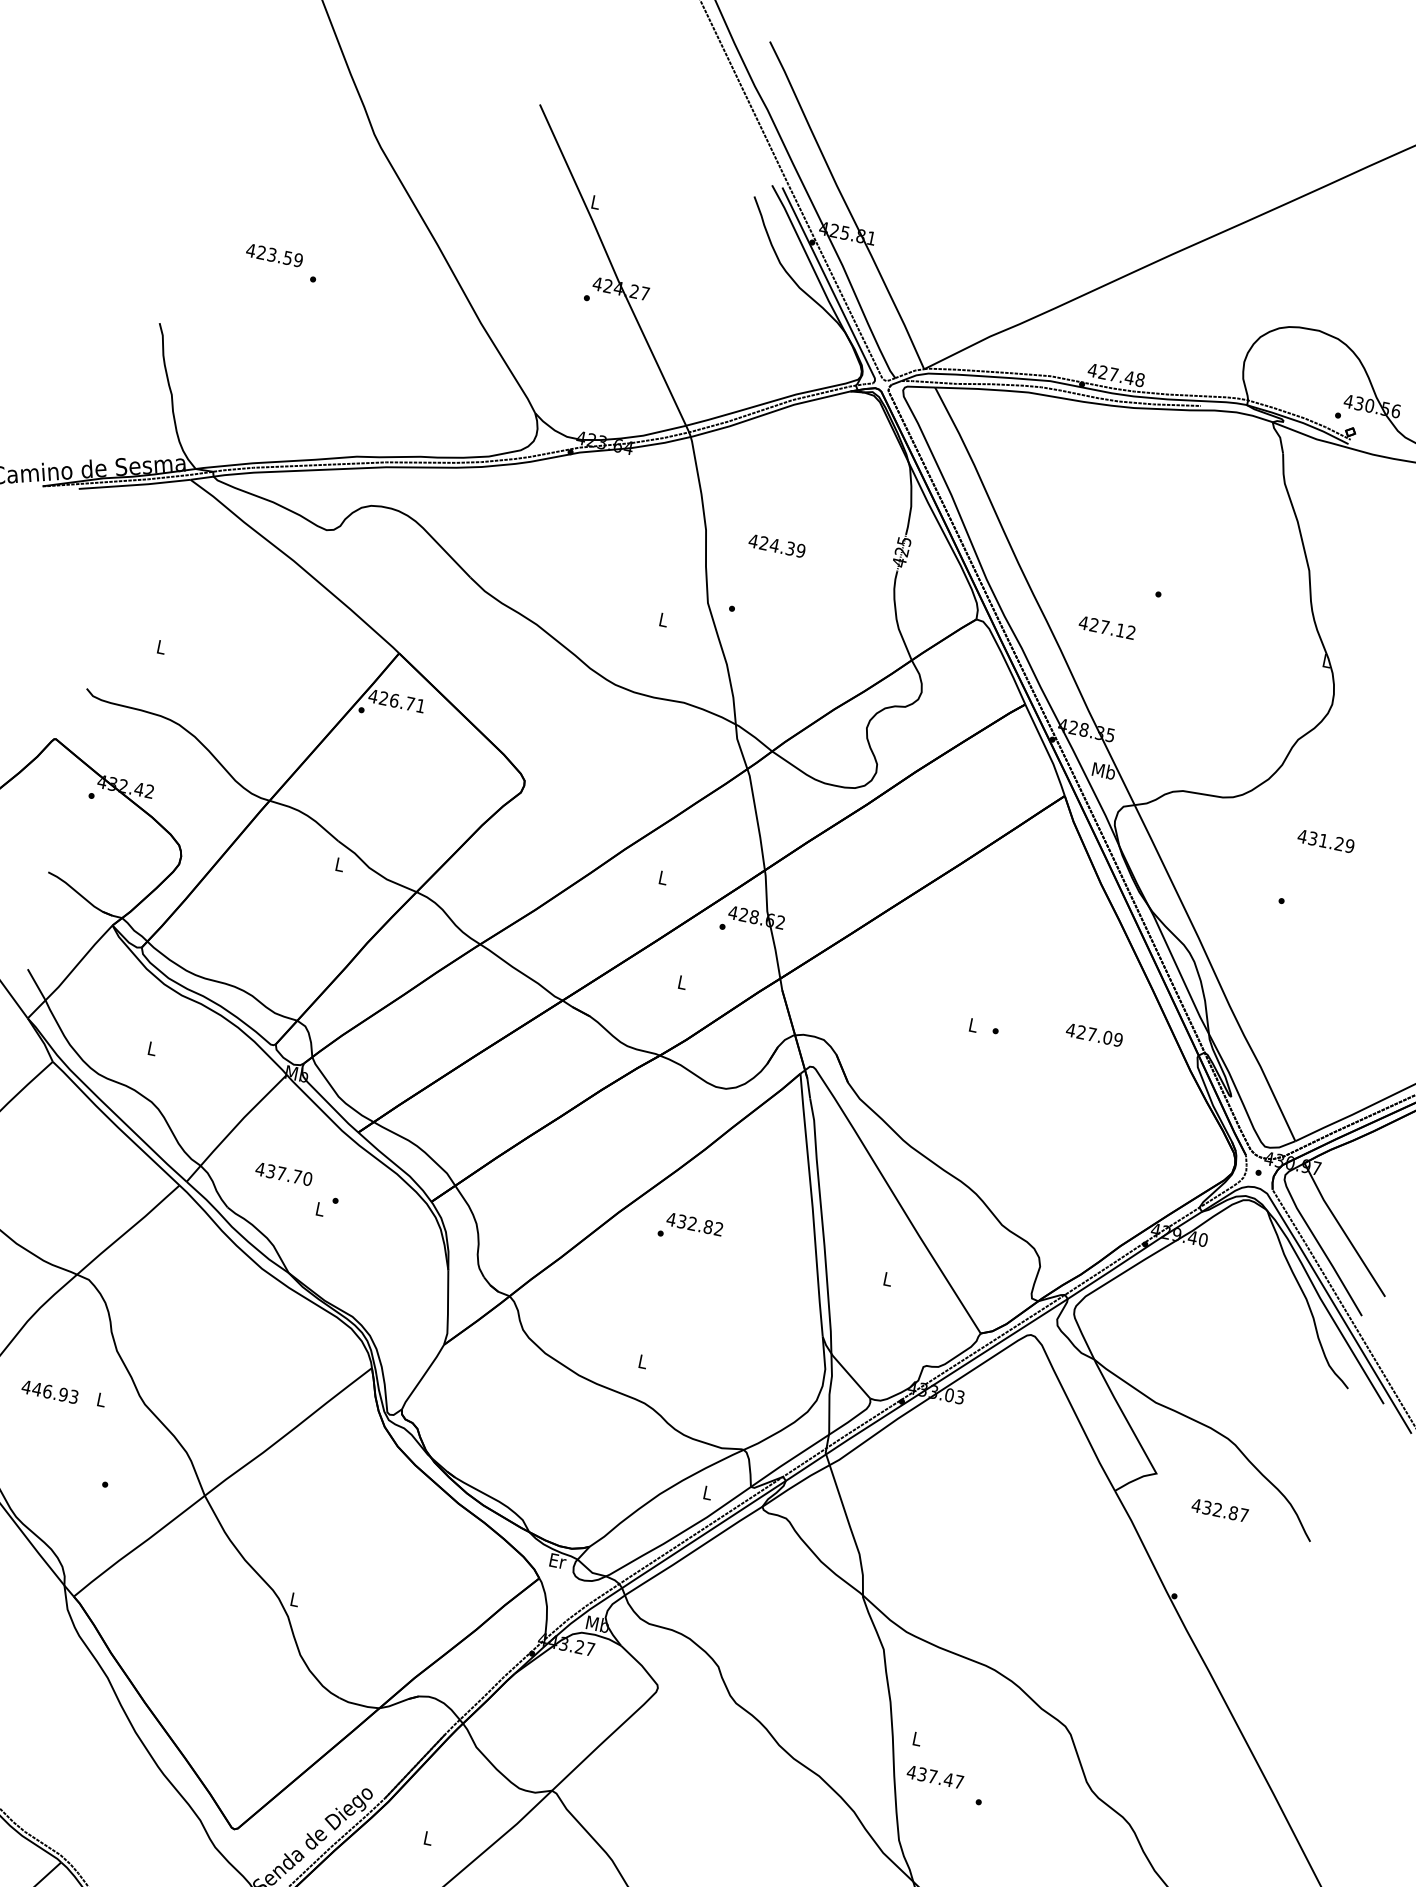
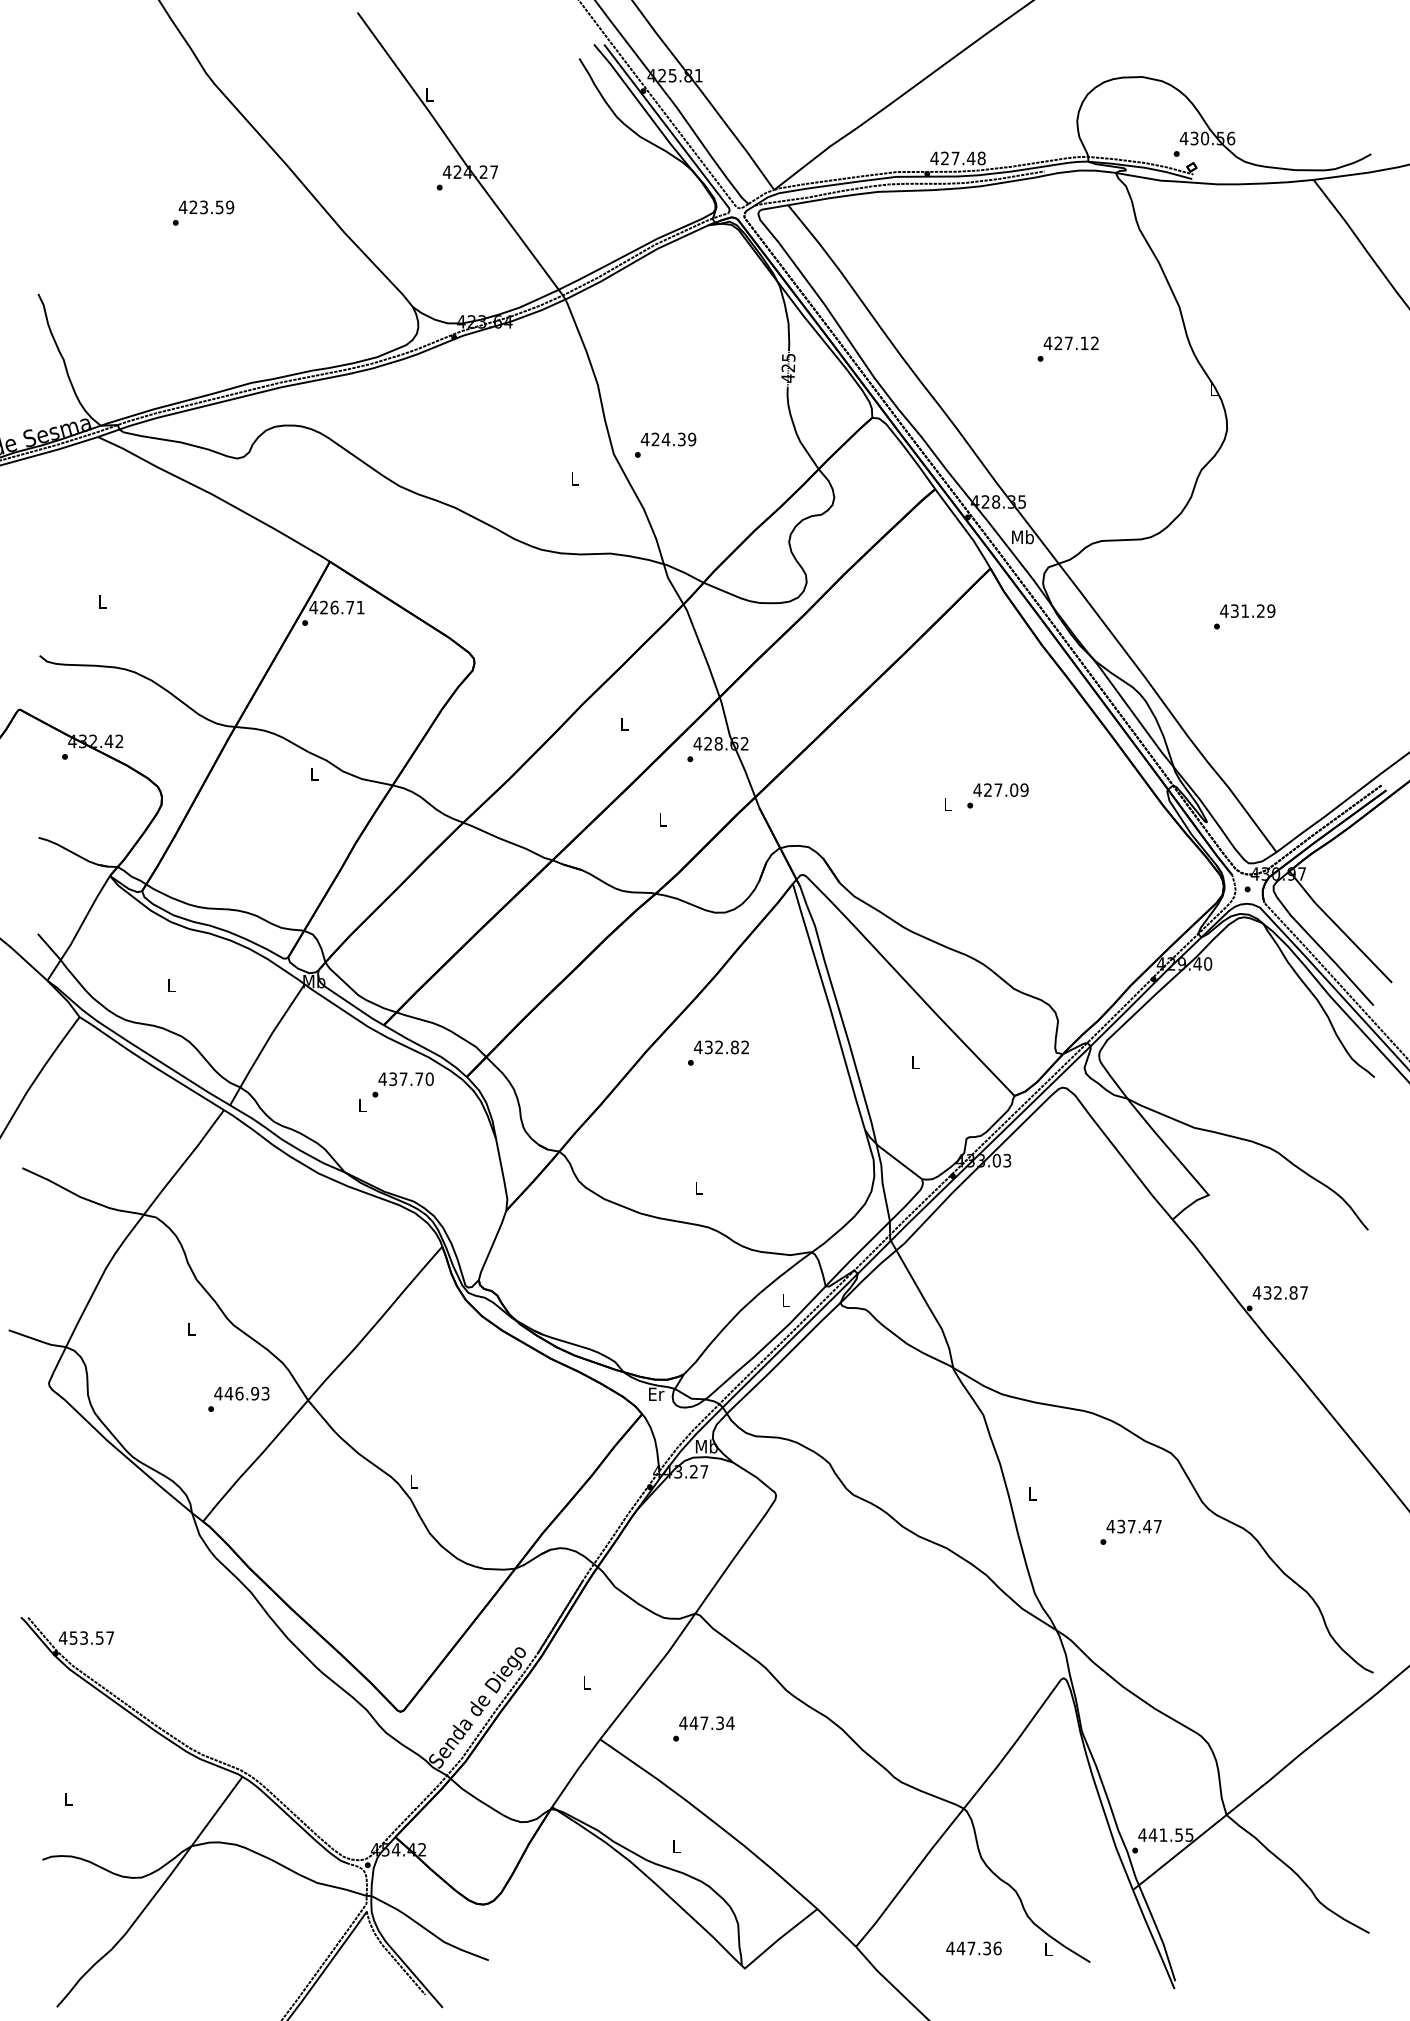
text: (274, 255) -> (206, 207), moved
text: (777, 545) -> (668, 439), moved
text: (1106, 626) -> (1070, 342), moved
text: (1325, 840) -> (1247, 610), moved
text: (1094, 1034) -> (1000, 789), moved
text: (283, 1174) -> (405, 1079), moved
text: (49, 1391) -> (241, 1393), moved
text: (1219, 1509) -> (1279, 1292), moved
text: (934, 1776) -> (1133, 1526), moved

